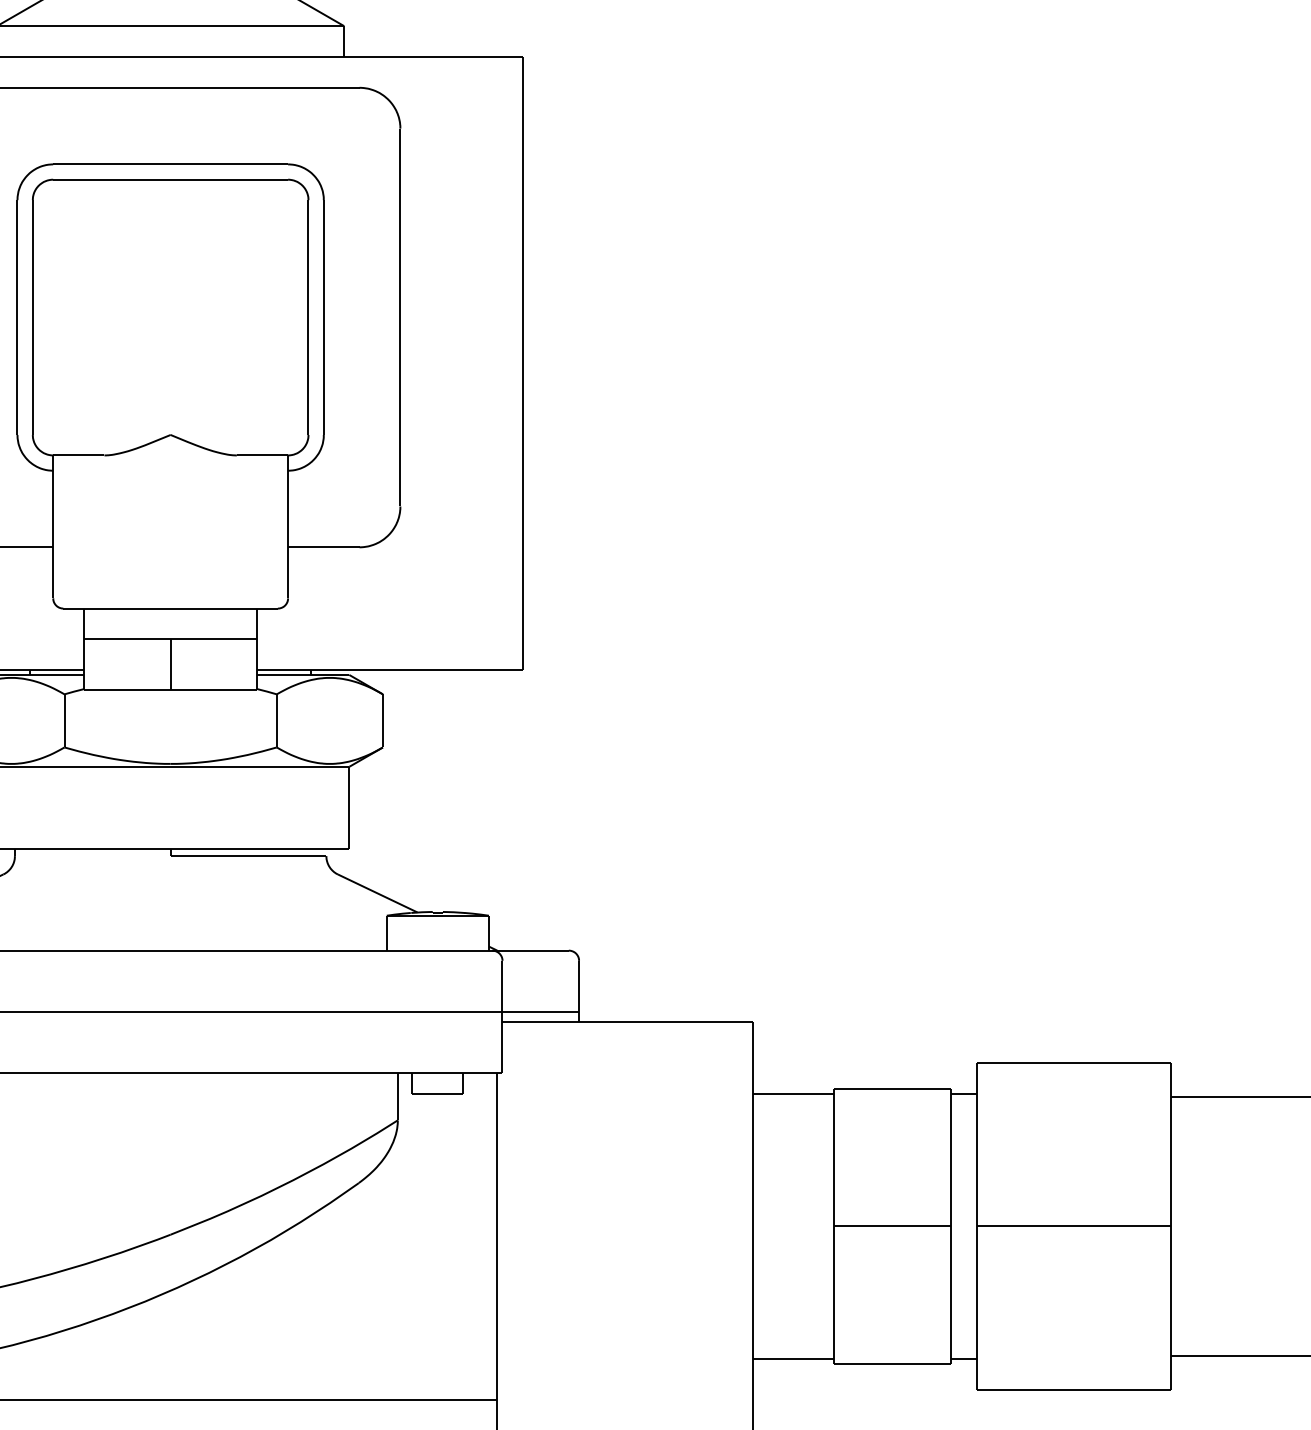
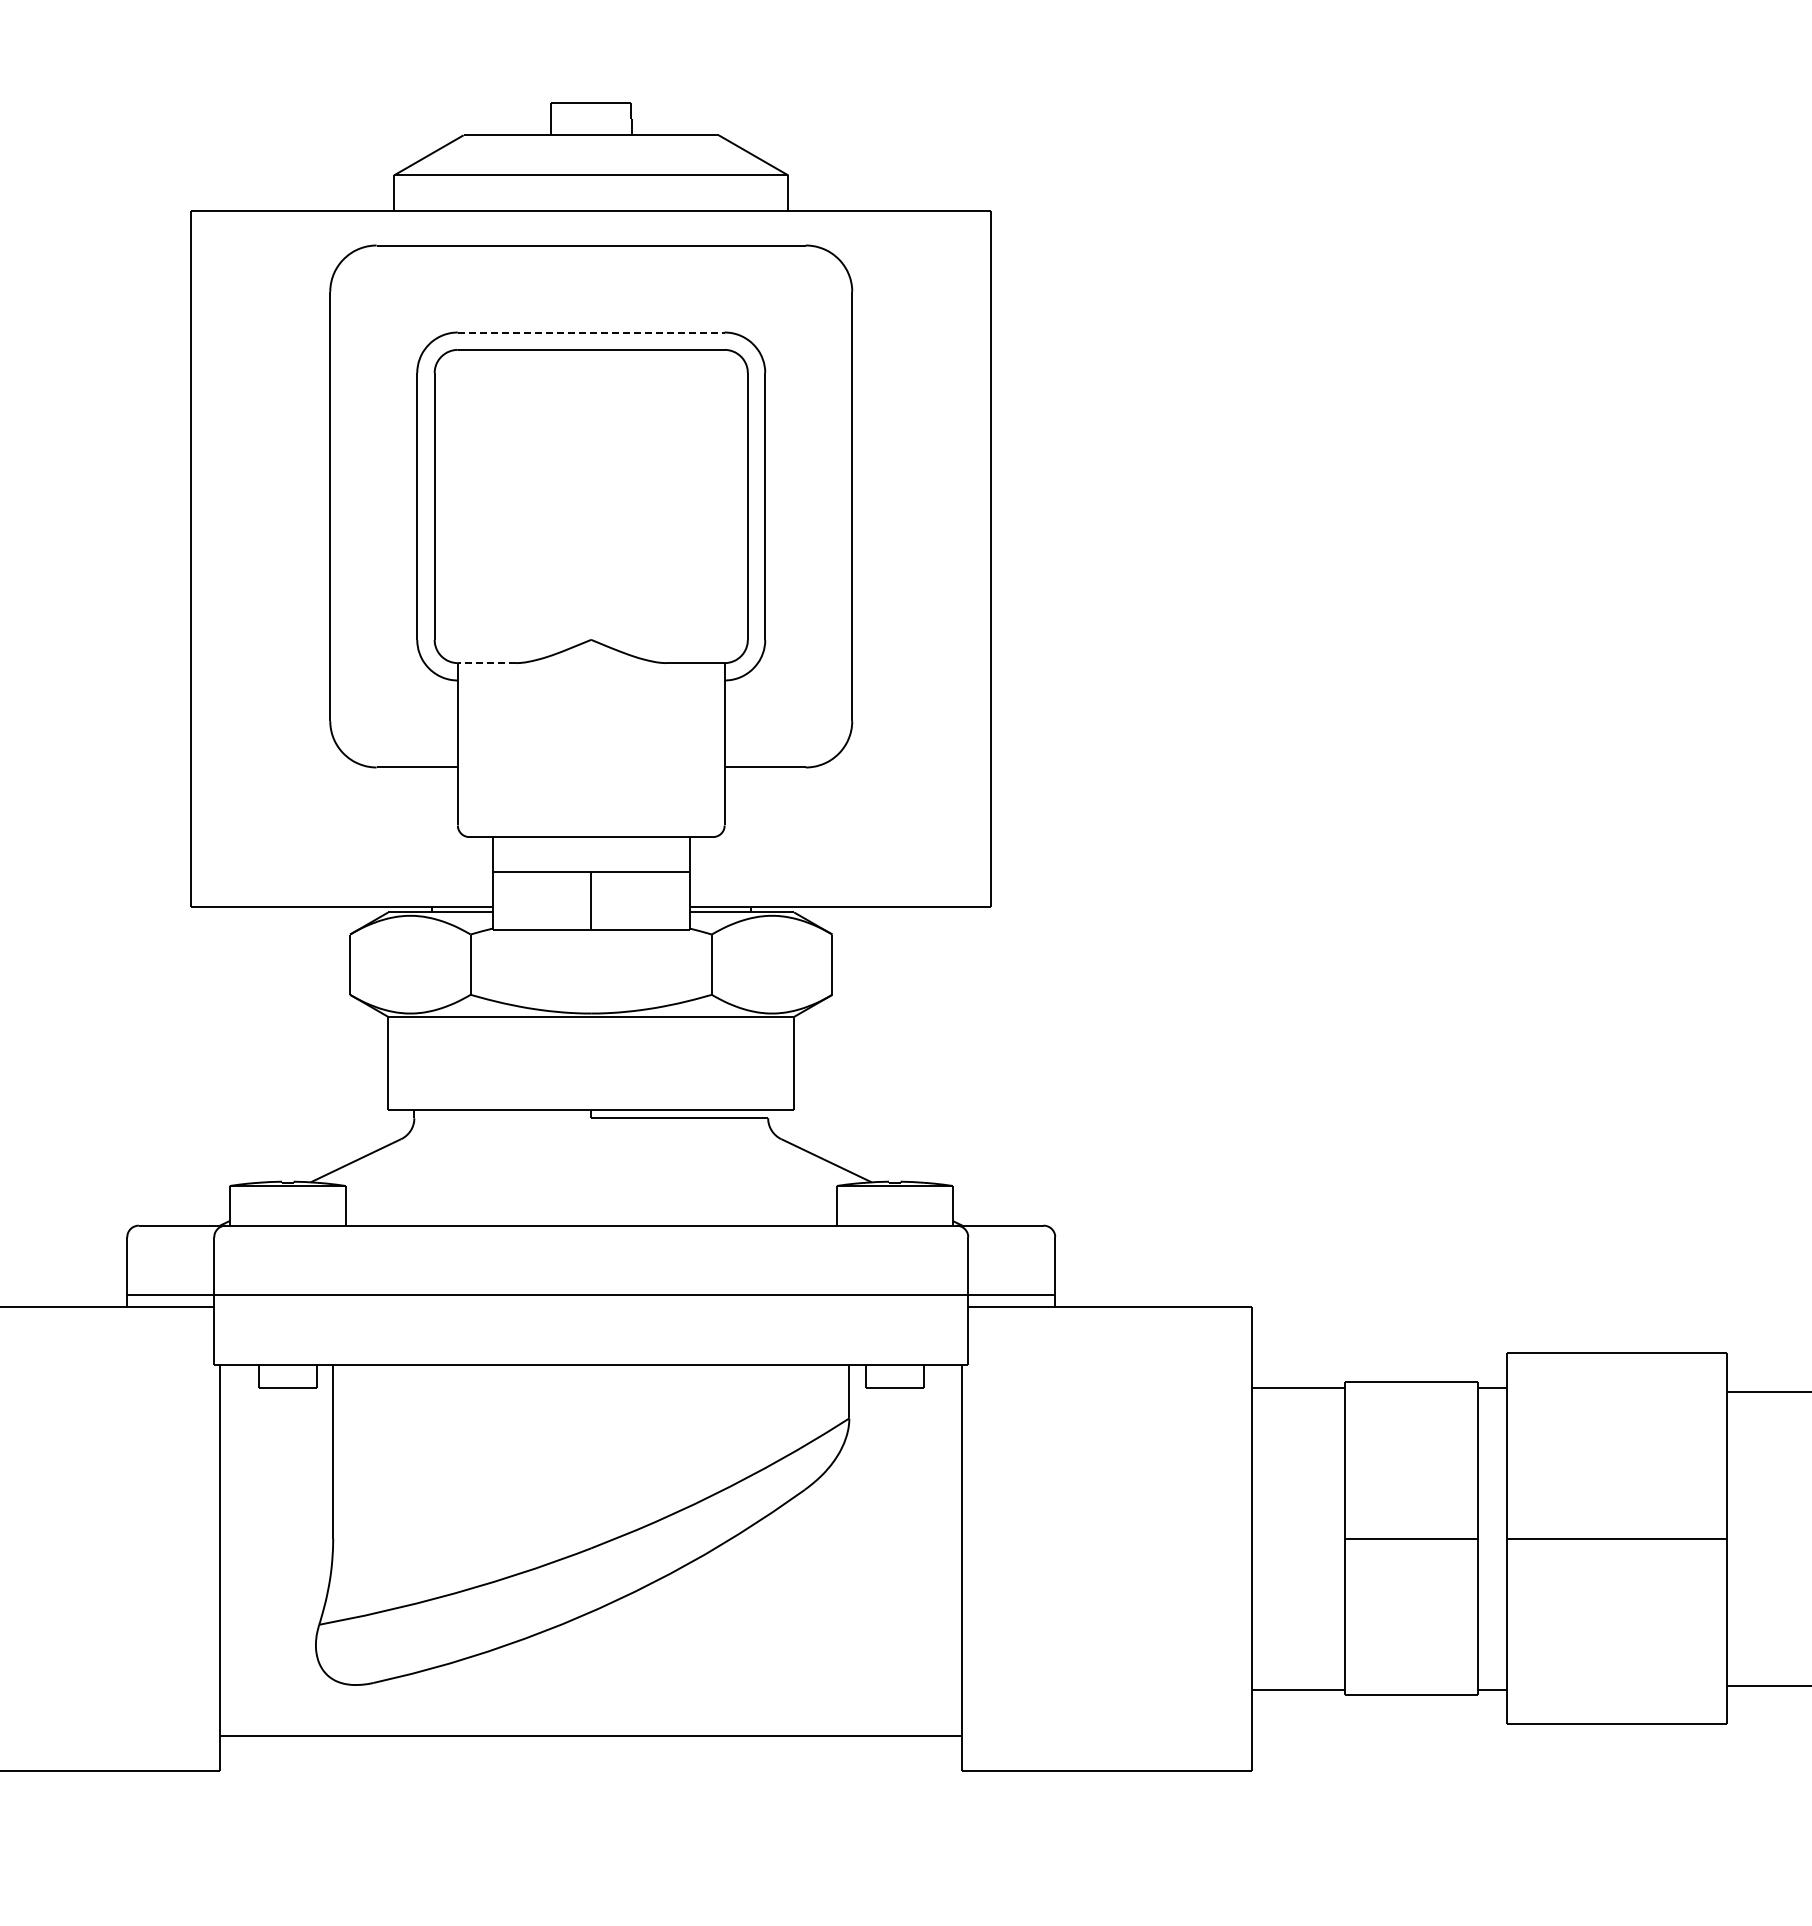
line: (170, 164) -> (591, 332), solid -> dashed
line: (78, 455) -> (486, 663), solid -> dashed

